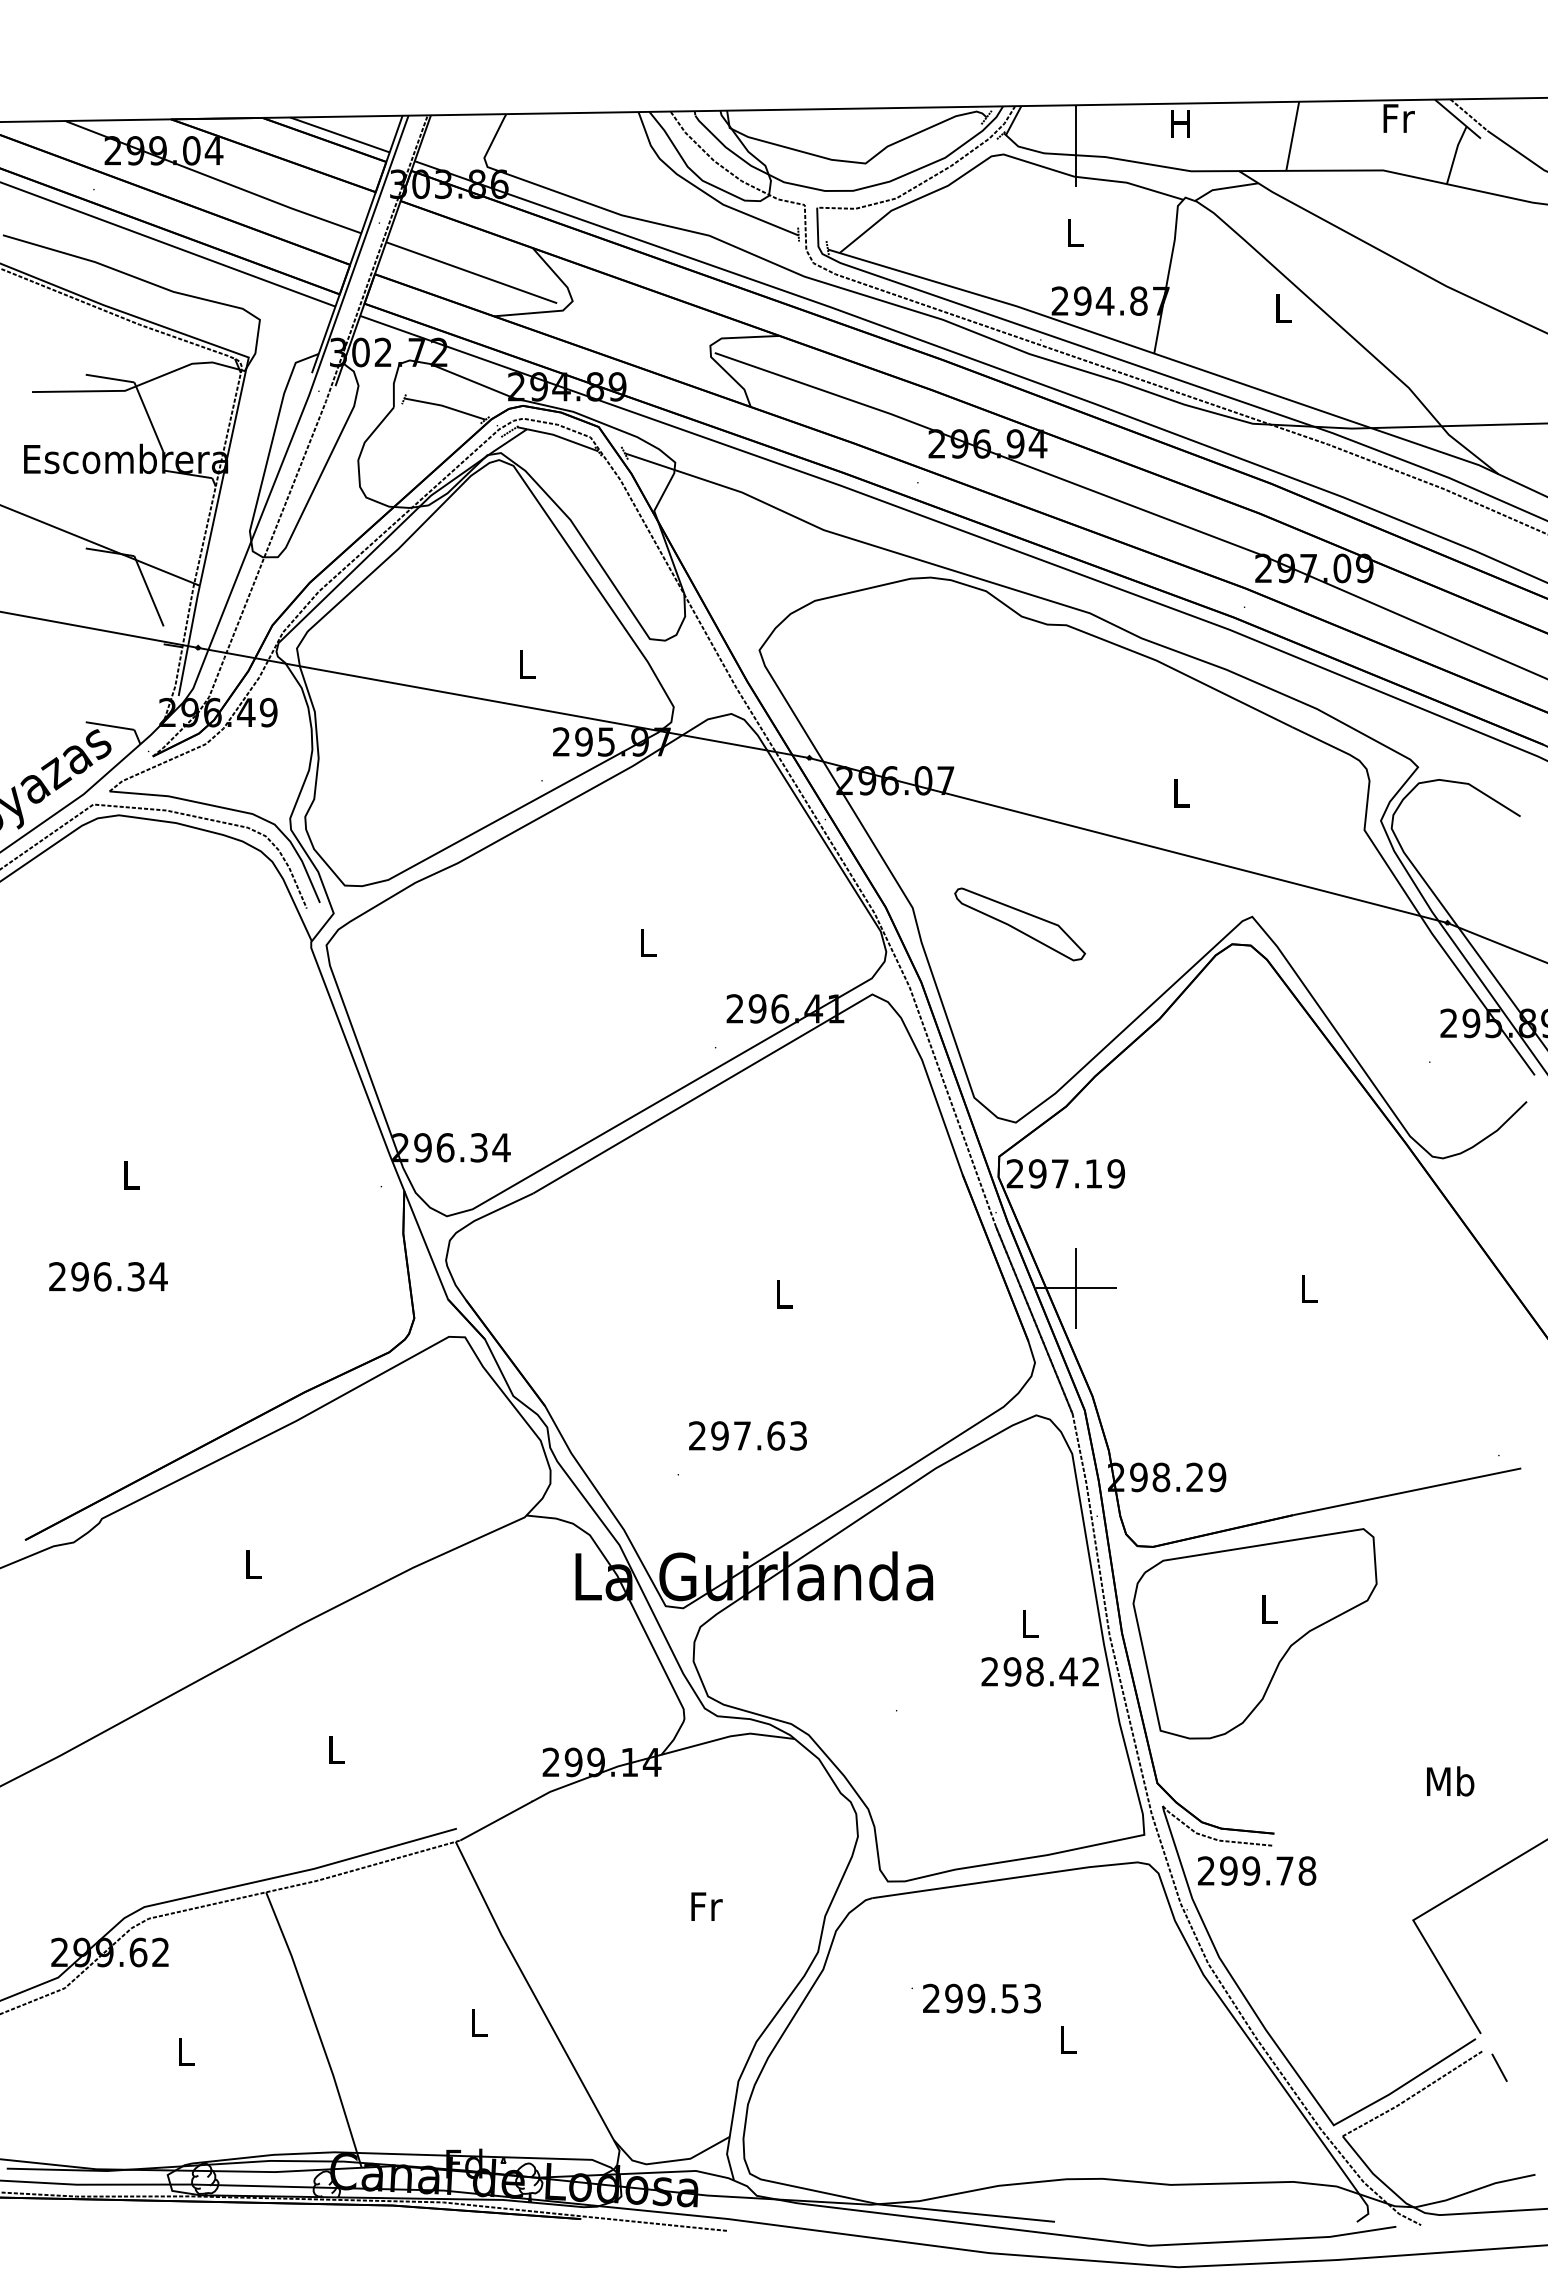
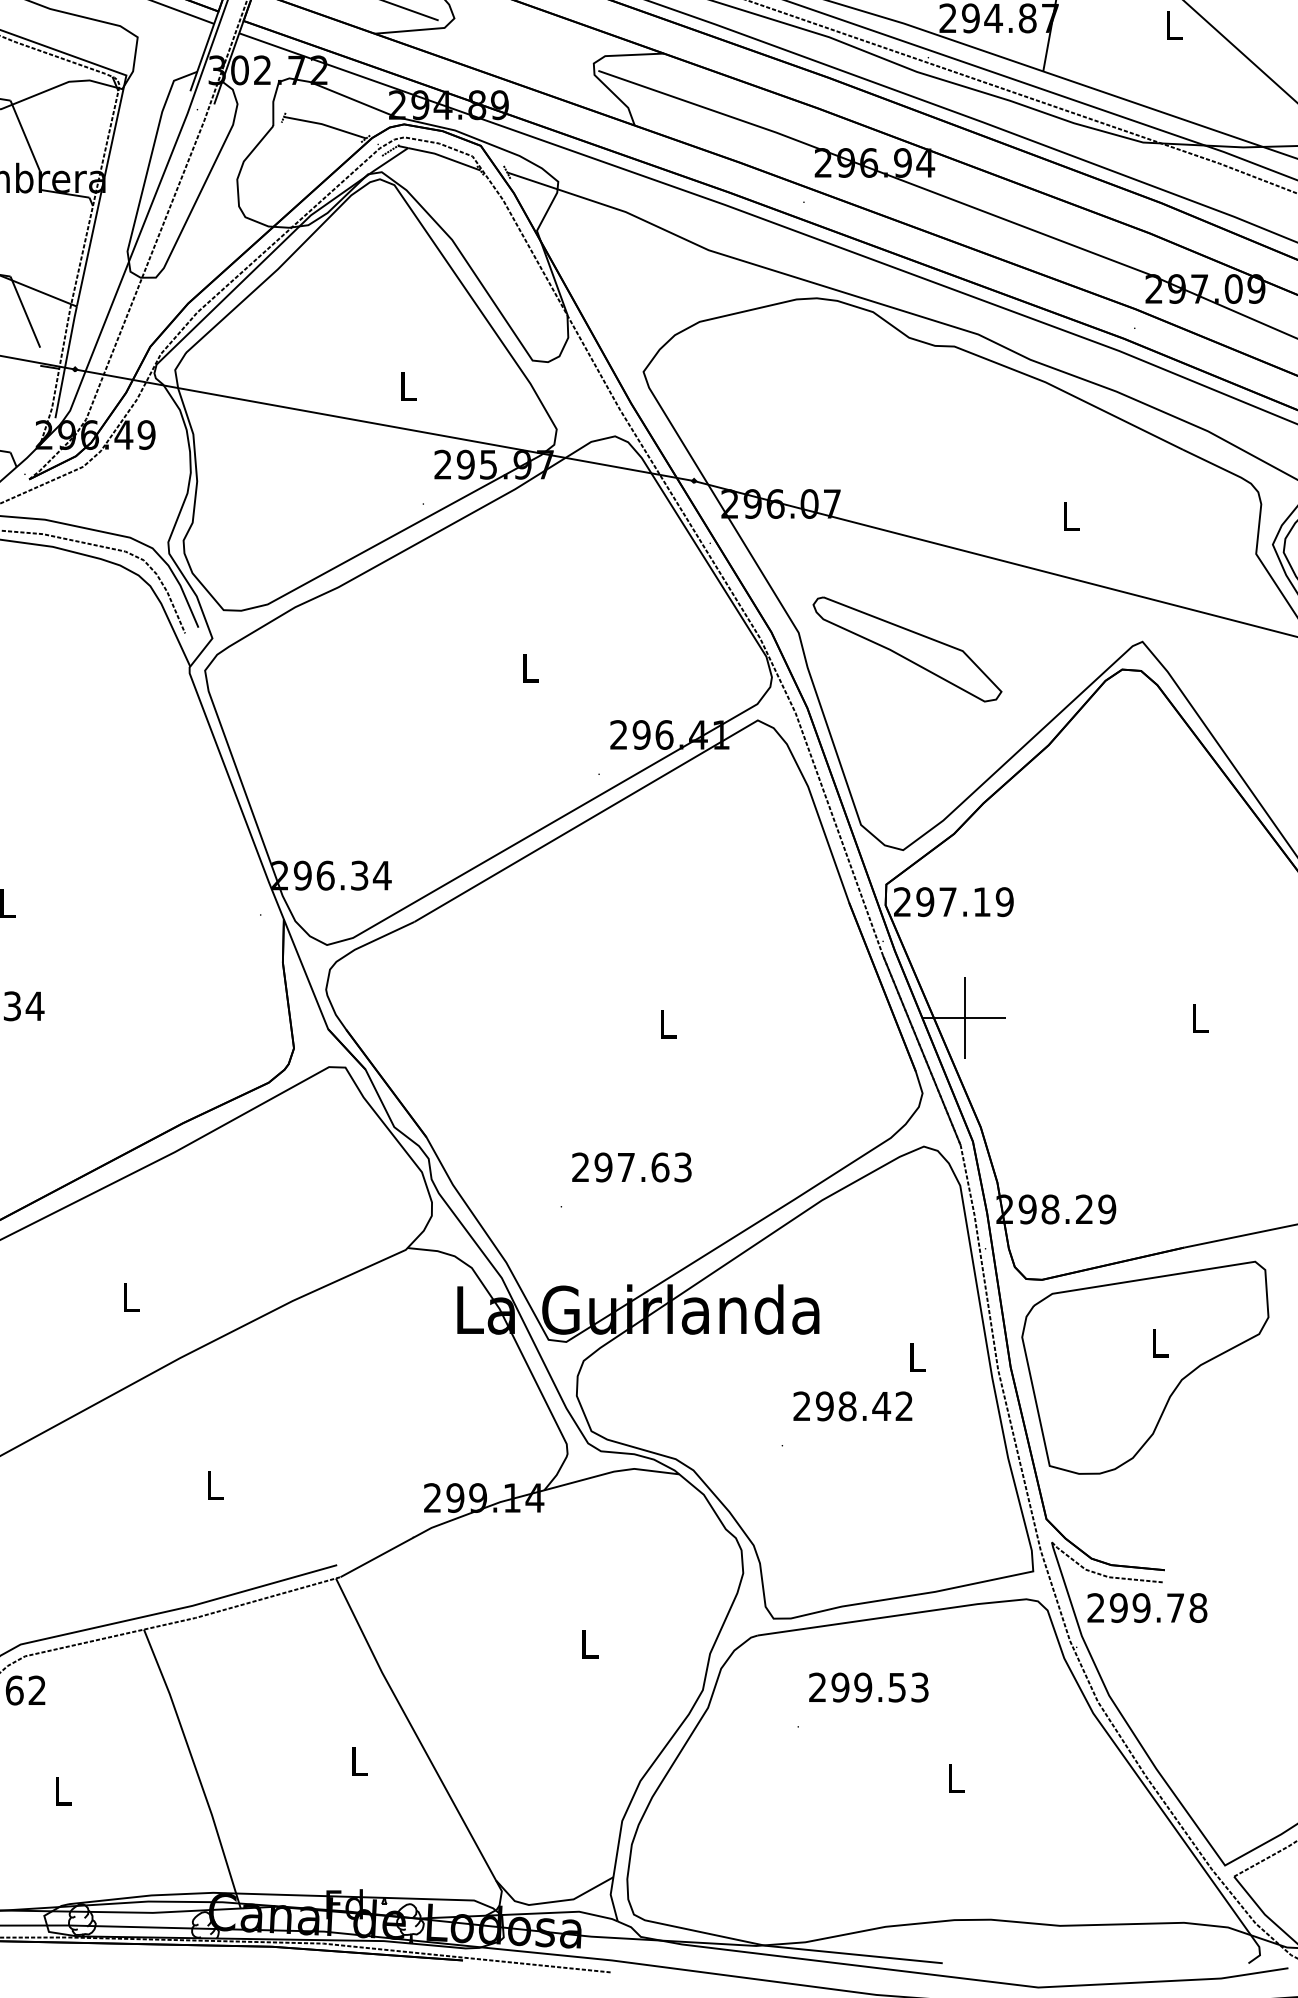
part: (1019, 924) -> (906, 649), size x1.43
text: (1039, 1671) -> (852, 1405), moved
text: (706, 1906) -> (589, 1643), Fr -> L
text: (981, 1998) -> (868, 1687), moved

